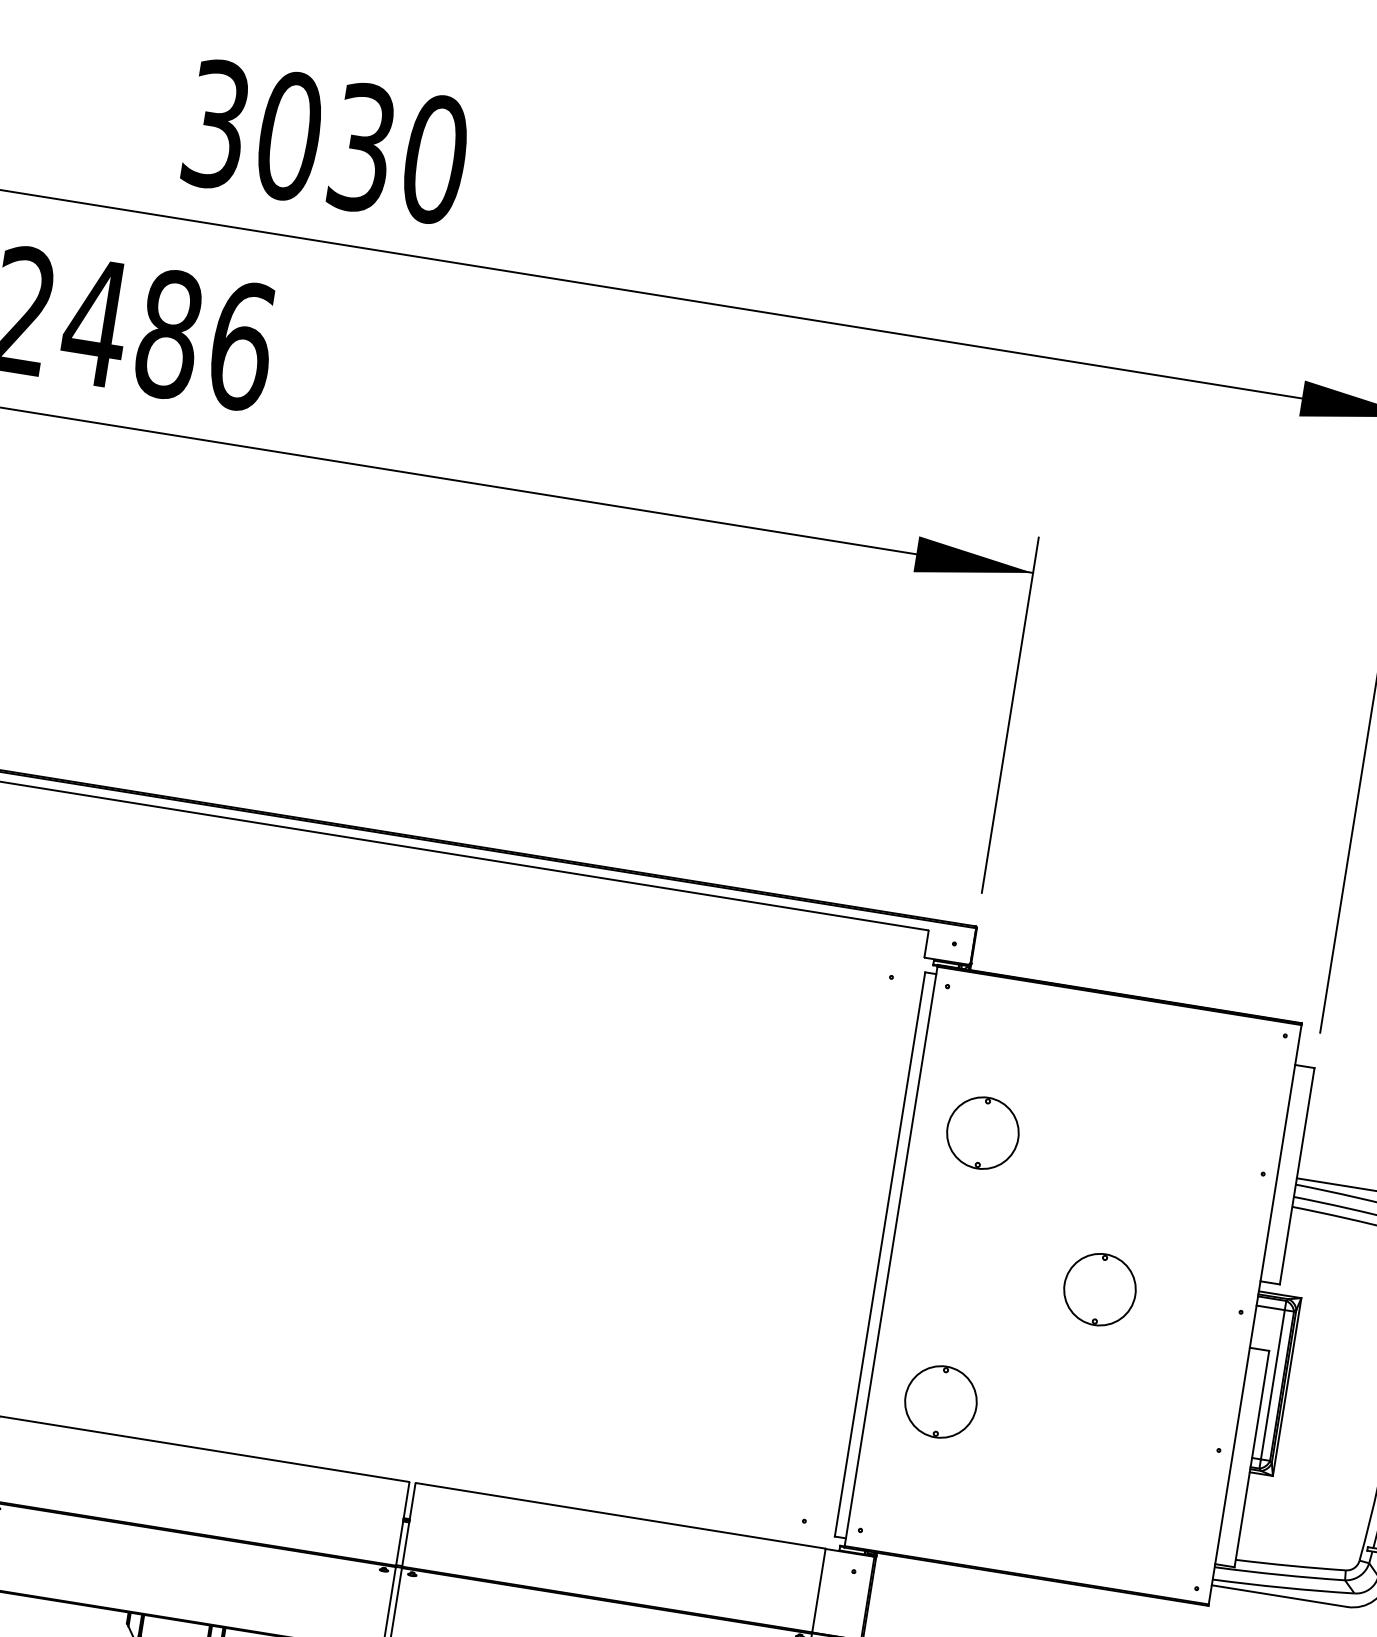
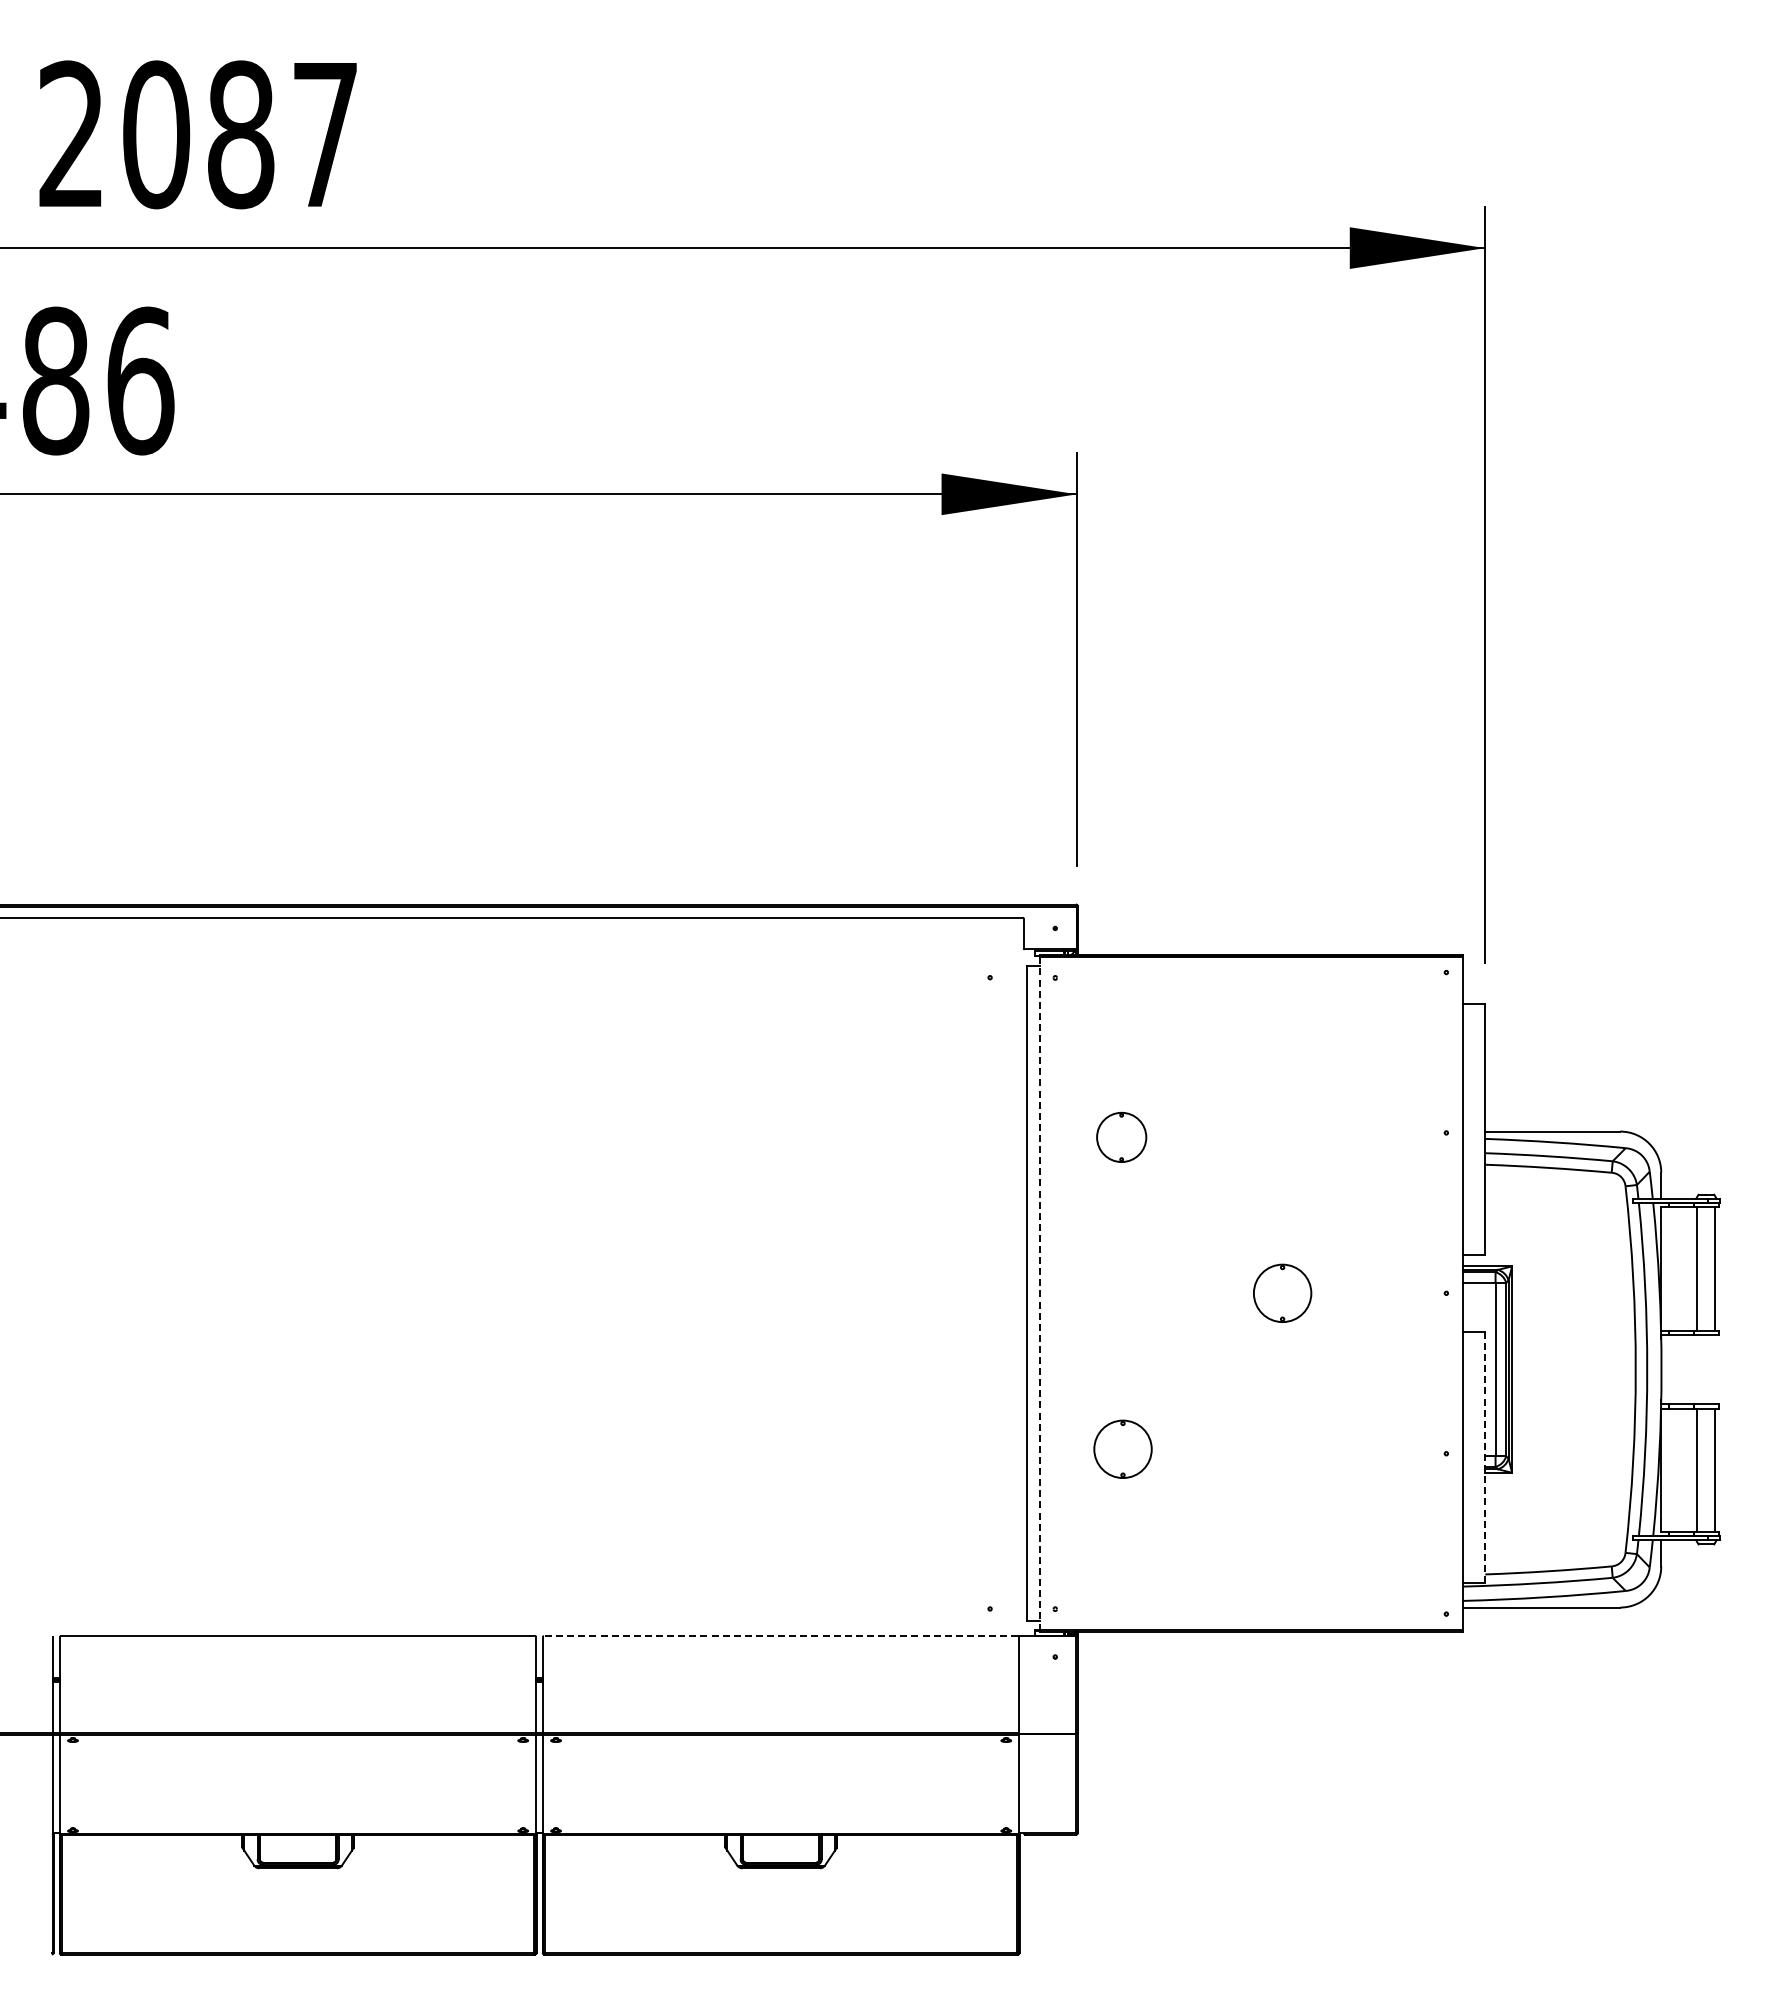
text: (326, 141) -> (199, 134), 3030 -> 2087
part: (982, 1133) -> (1121, 1137), size x0.6
line: (891, 1257) -> (1040, 1294), solid -> dashed
part: (1099, 1289) -> (1282, 1293), size x0.7
part: (940, 1402) -> (1122, 1449), size x0.7
line: (1252, 1459) -> (1485, 1457), solid -> dashed
line: (620, 1516) -> (780, 1636), solid -> dashed

